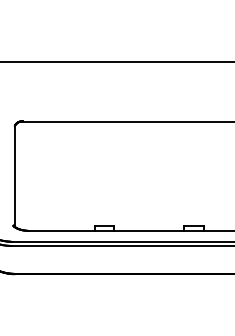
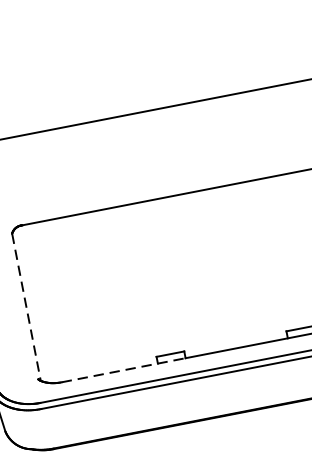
line: (14, 176) -> (25, 307), solid -> dashed
line: (71, 230) -> (123, 369), solid -> dashed

